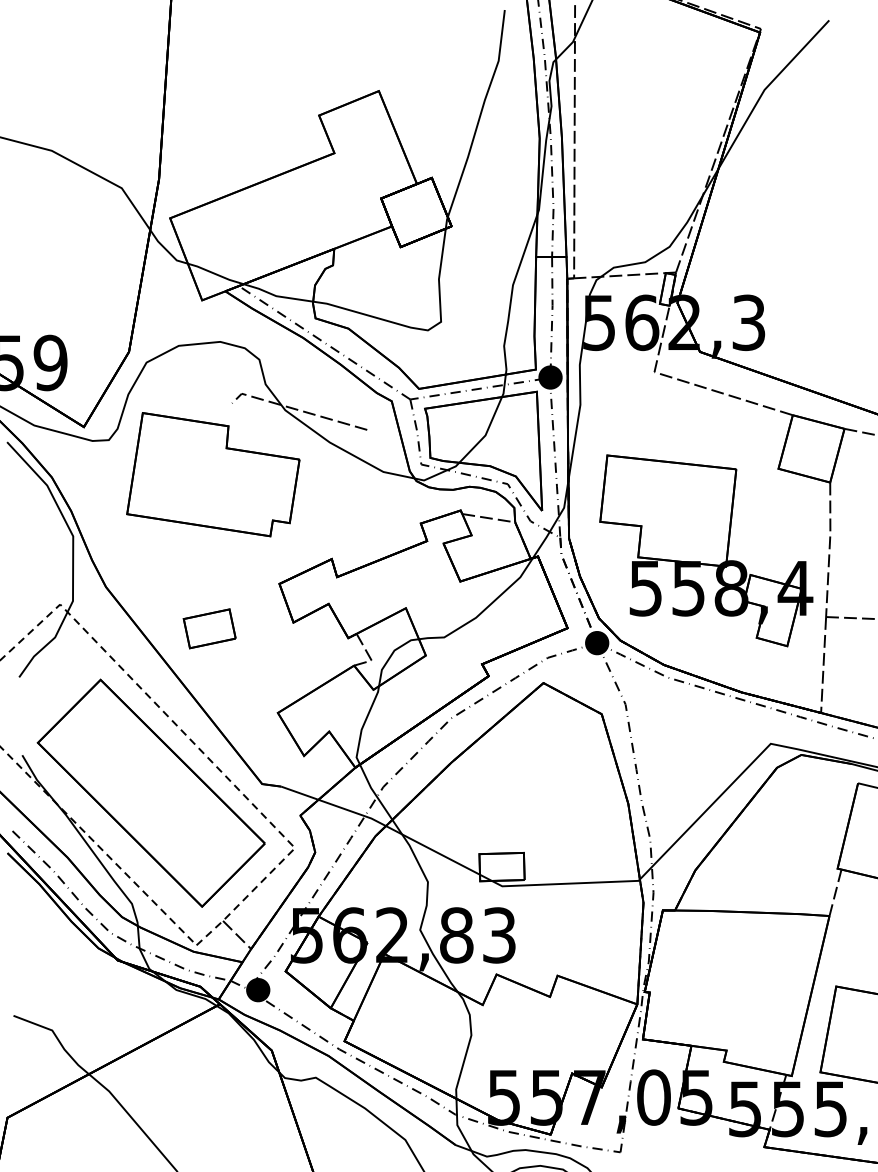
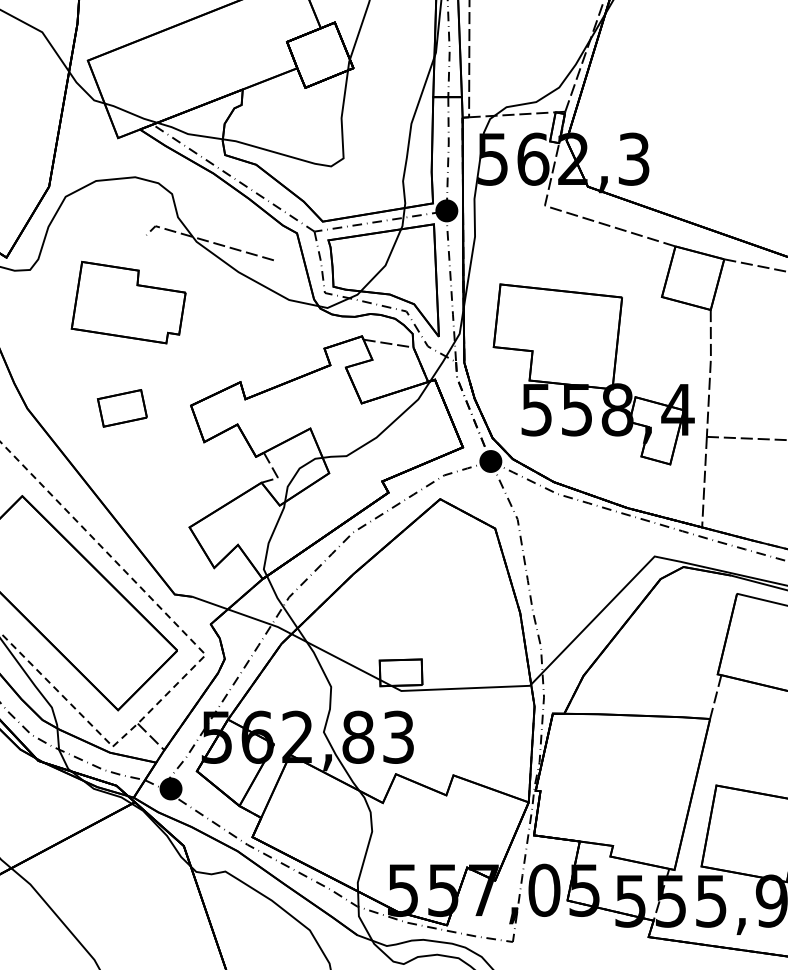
part: (213, 474) -> (128, 302), size x0.7
part: (209, 628) -> (122, 408), moved

